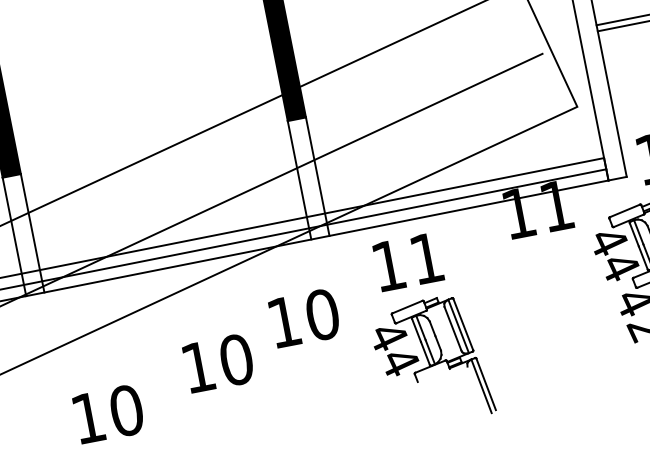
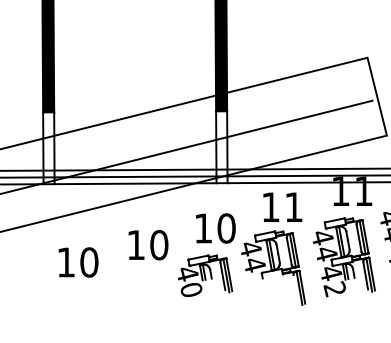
text: (407, 260) -> (282, 206), moved
text: (304, 318) -> (215, 228), moved
part: (546, 321) -> (344, 257), added
part: (322, 395) -> (205, 275), added

